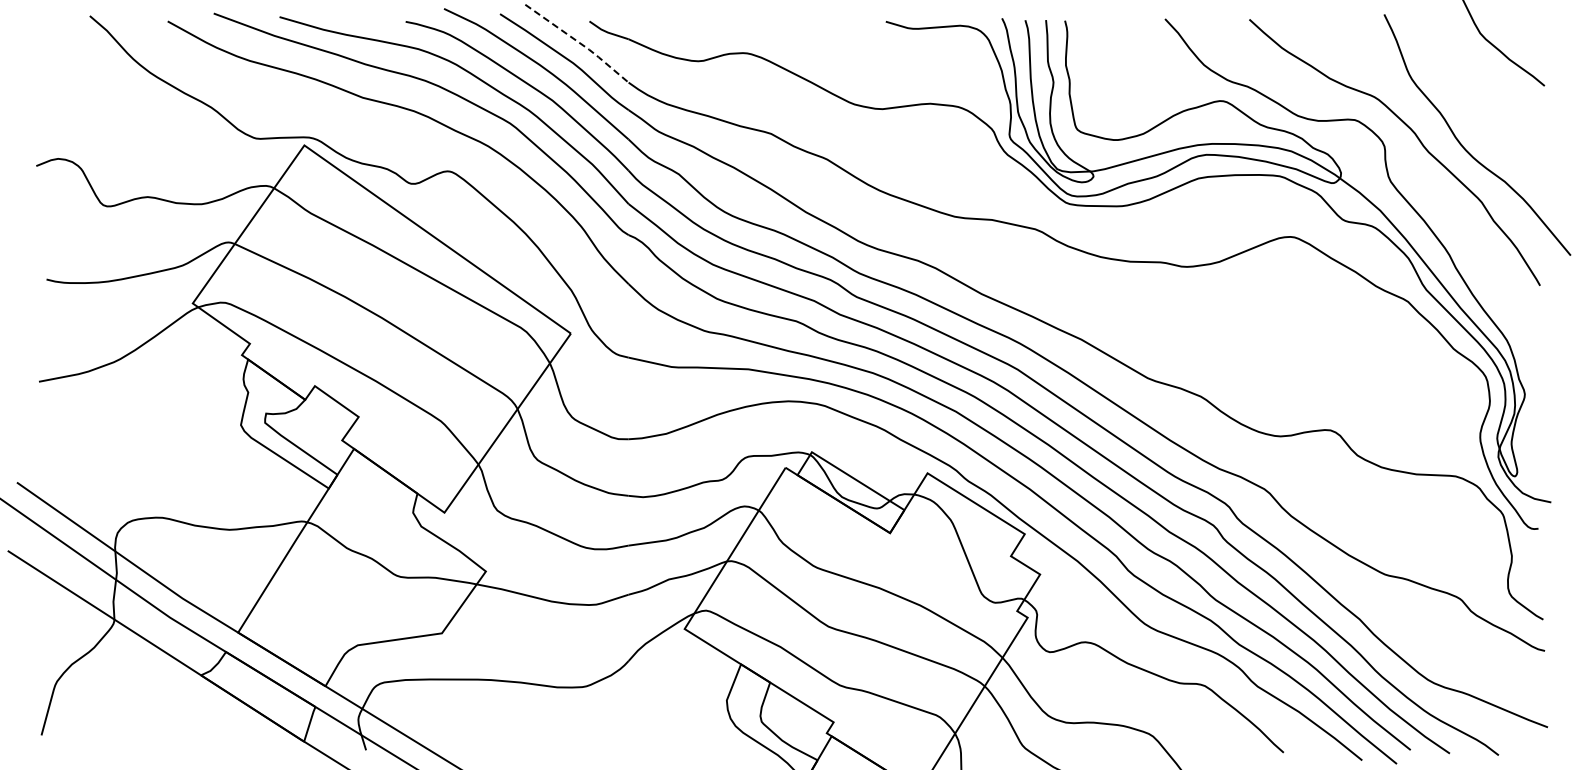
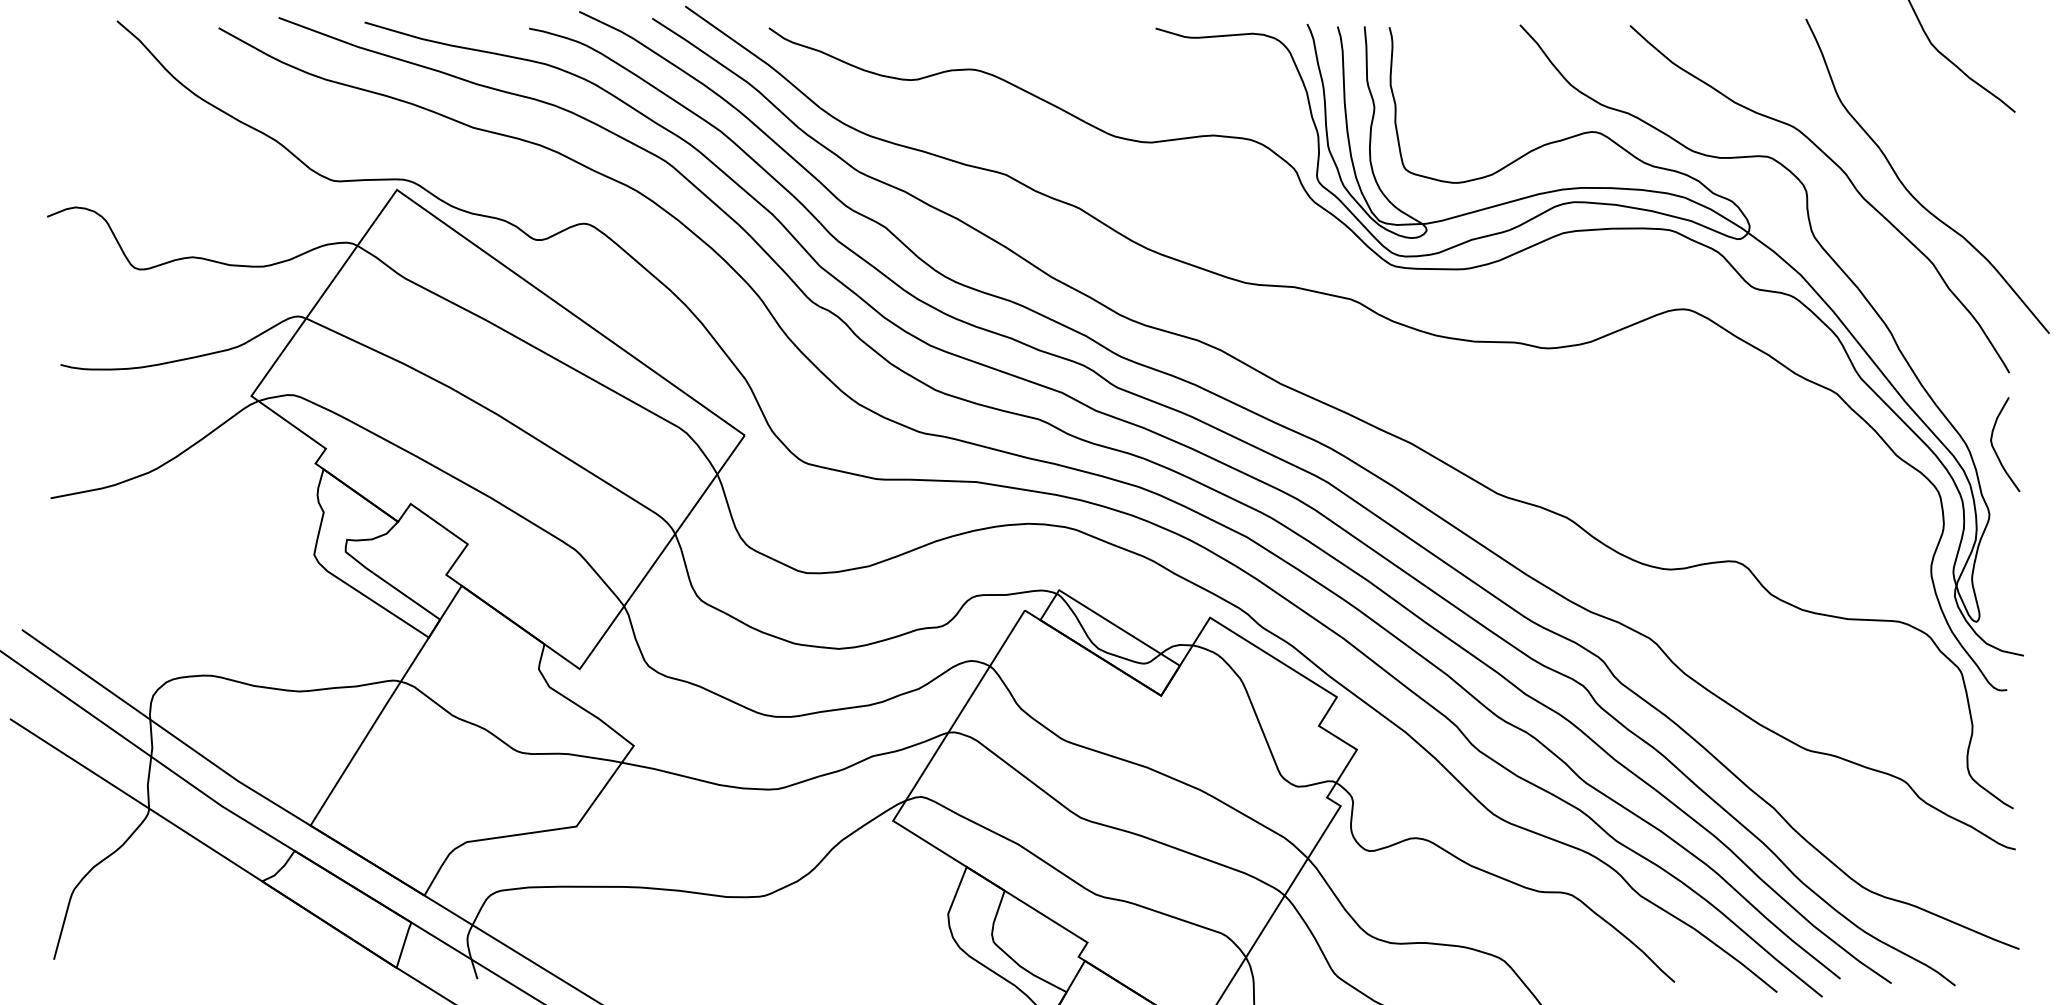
line: (579, 42) -> (755, 55), dashed -> solid
curve: (1529, 344) -> (1995, 449), added

